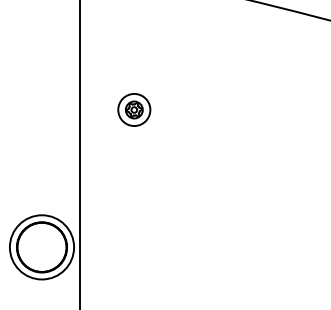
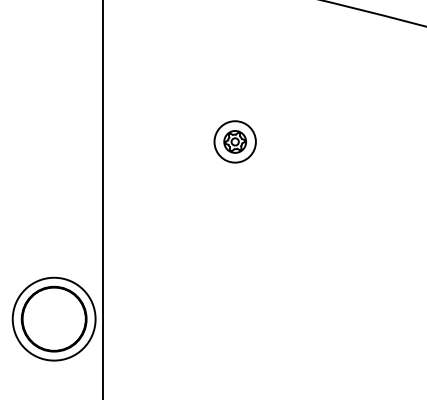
part: (134, 109) -> (235, 141), moved

